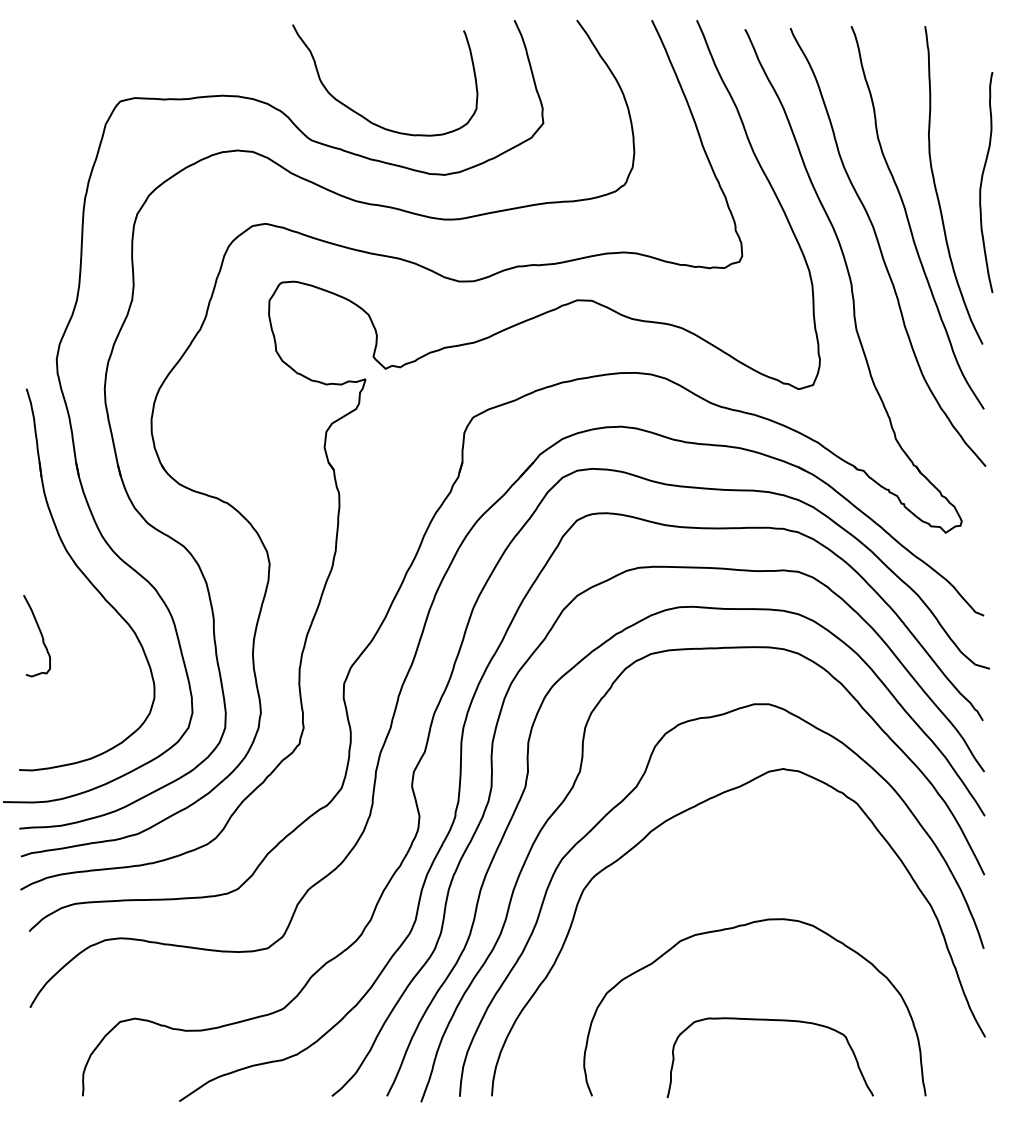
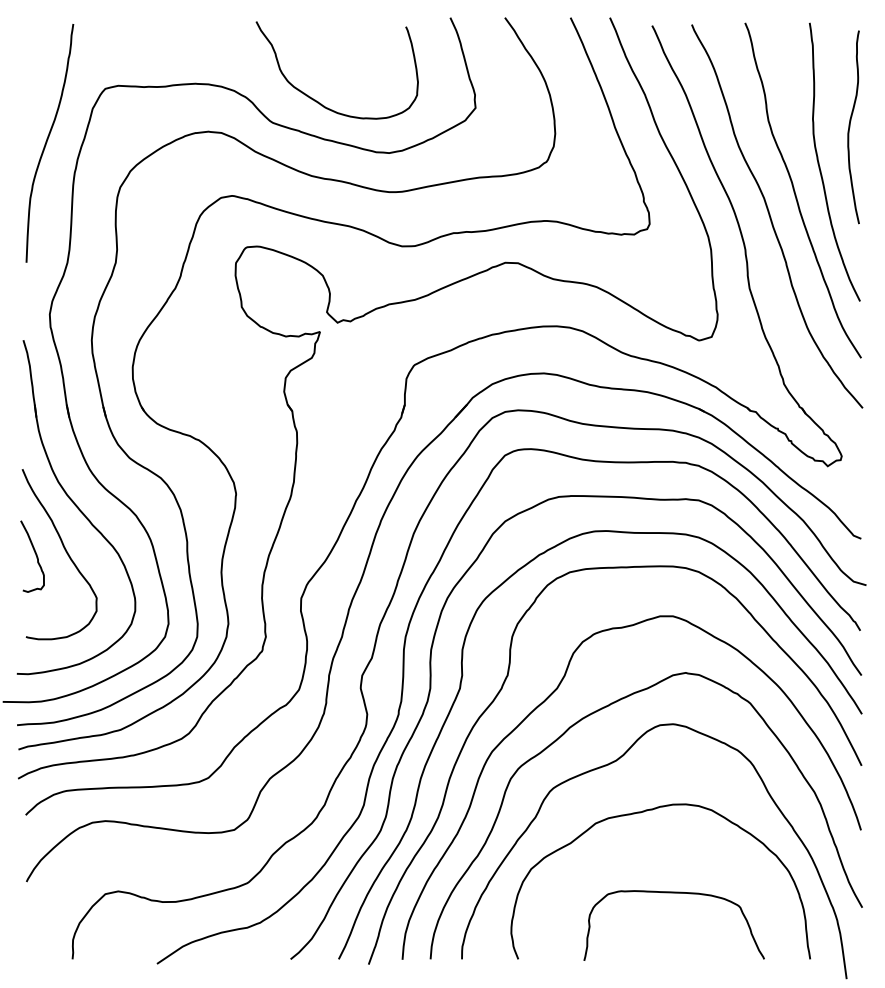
curve: (54, 161) -> (47, 141), added
curve: (982, 182) -> (850, 127), moved
curve: (74, 630) -> (65, 551), added
curve: (697, 873) -> (610, 764), added

